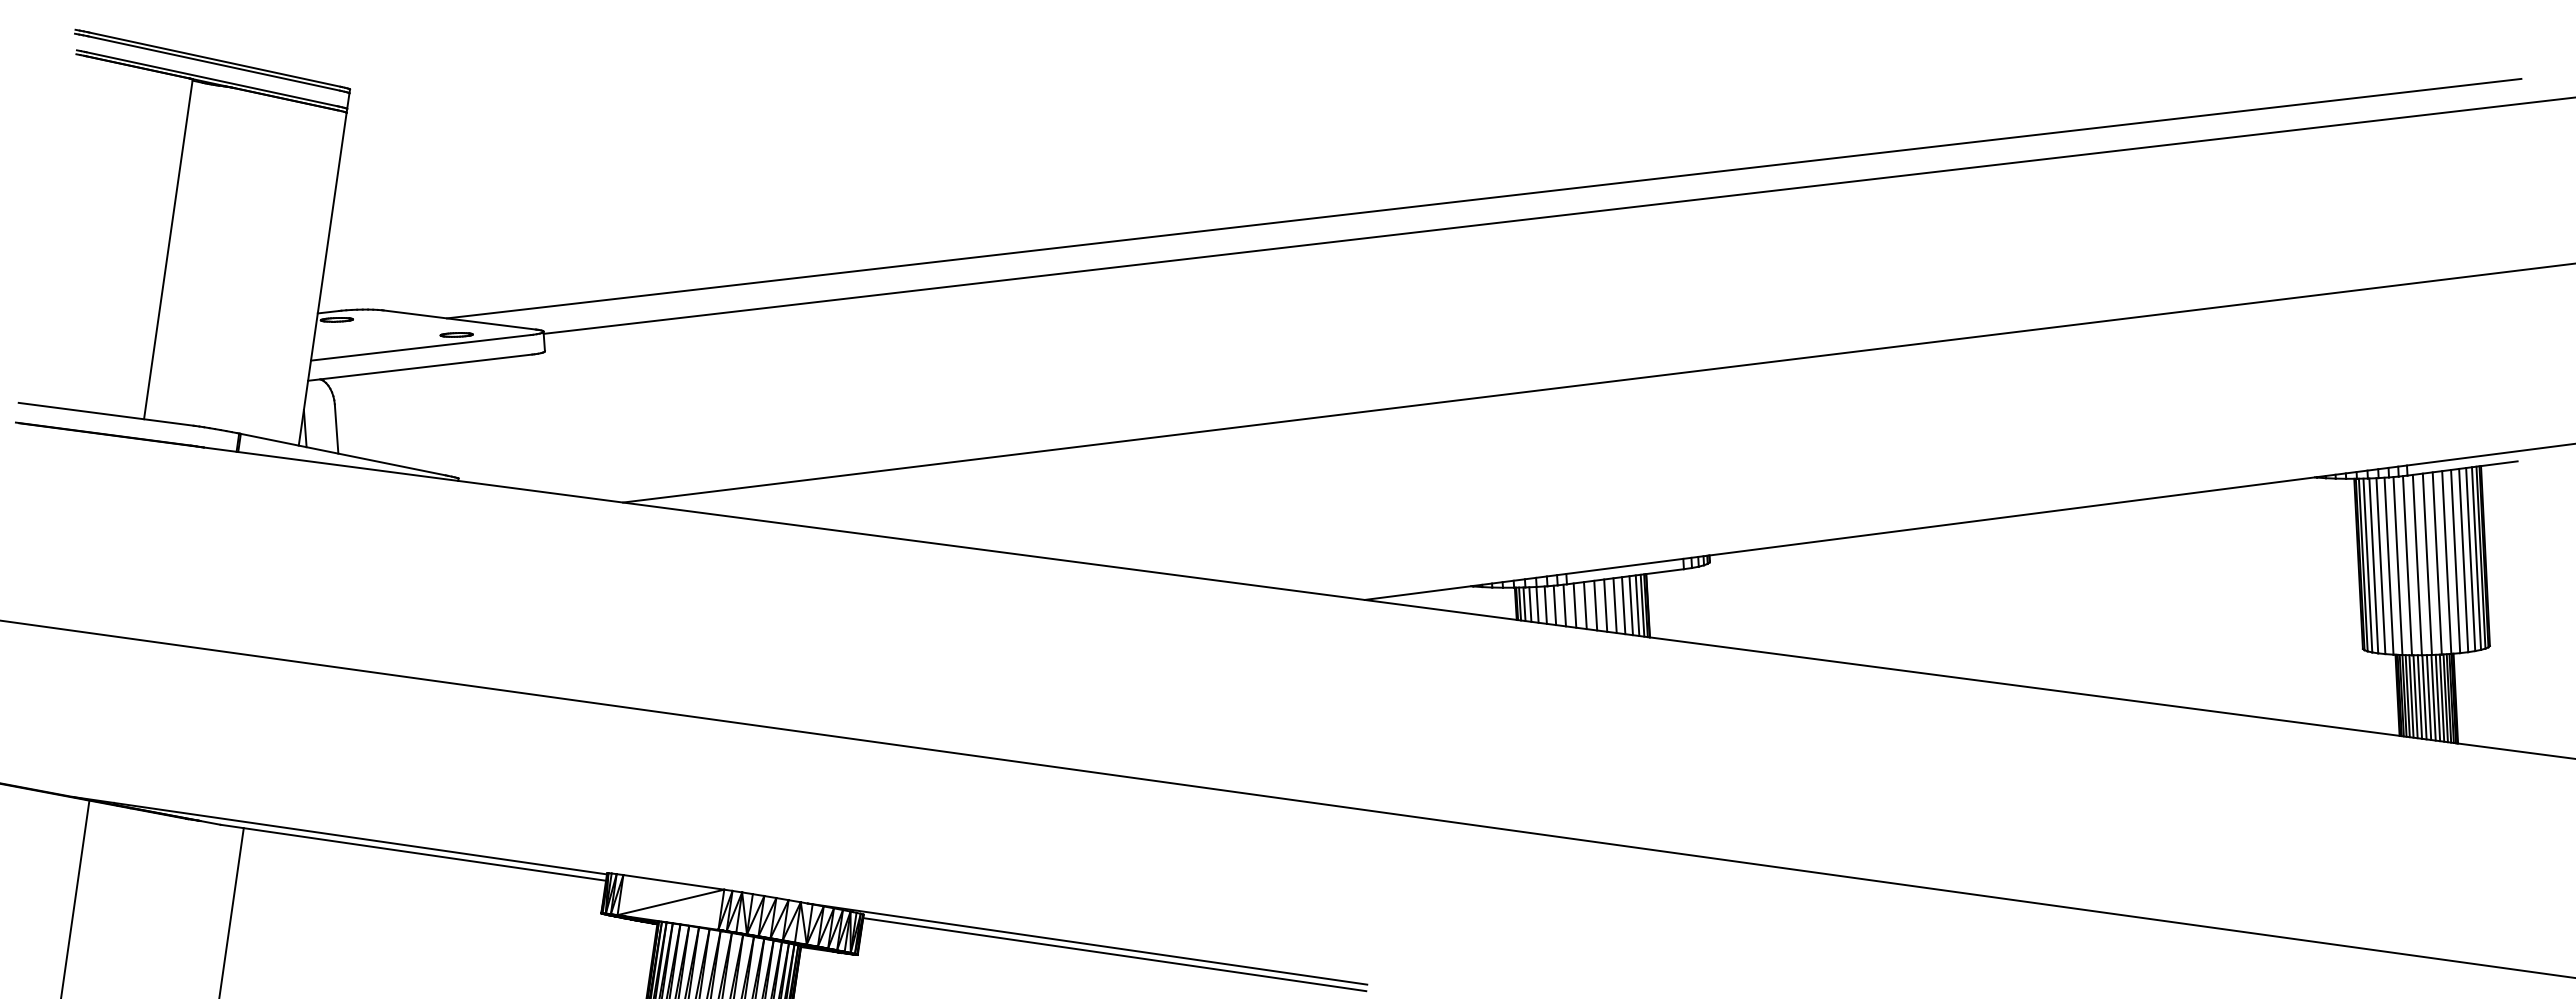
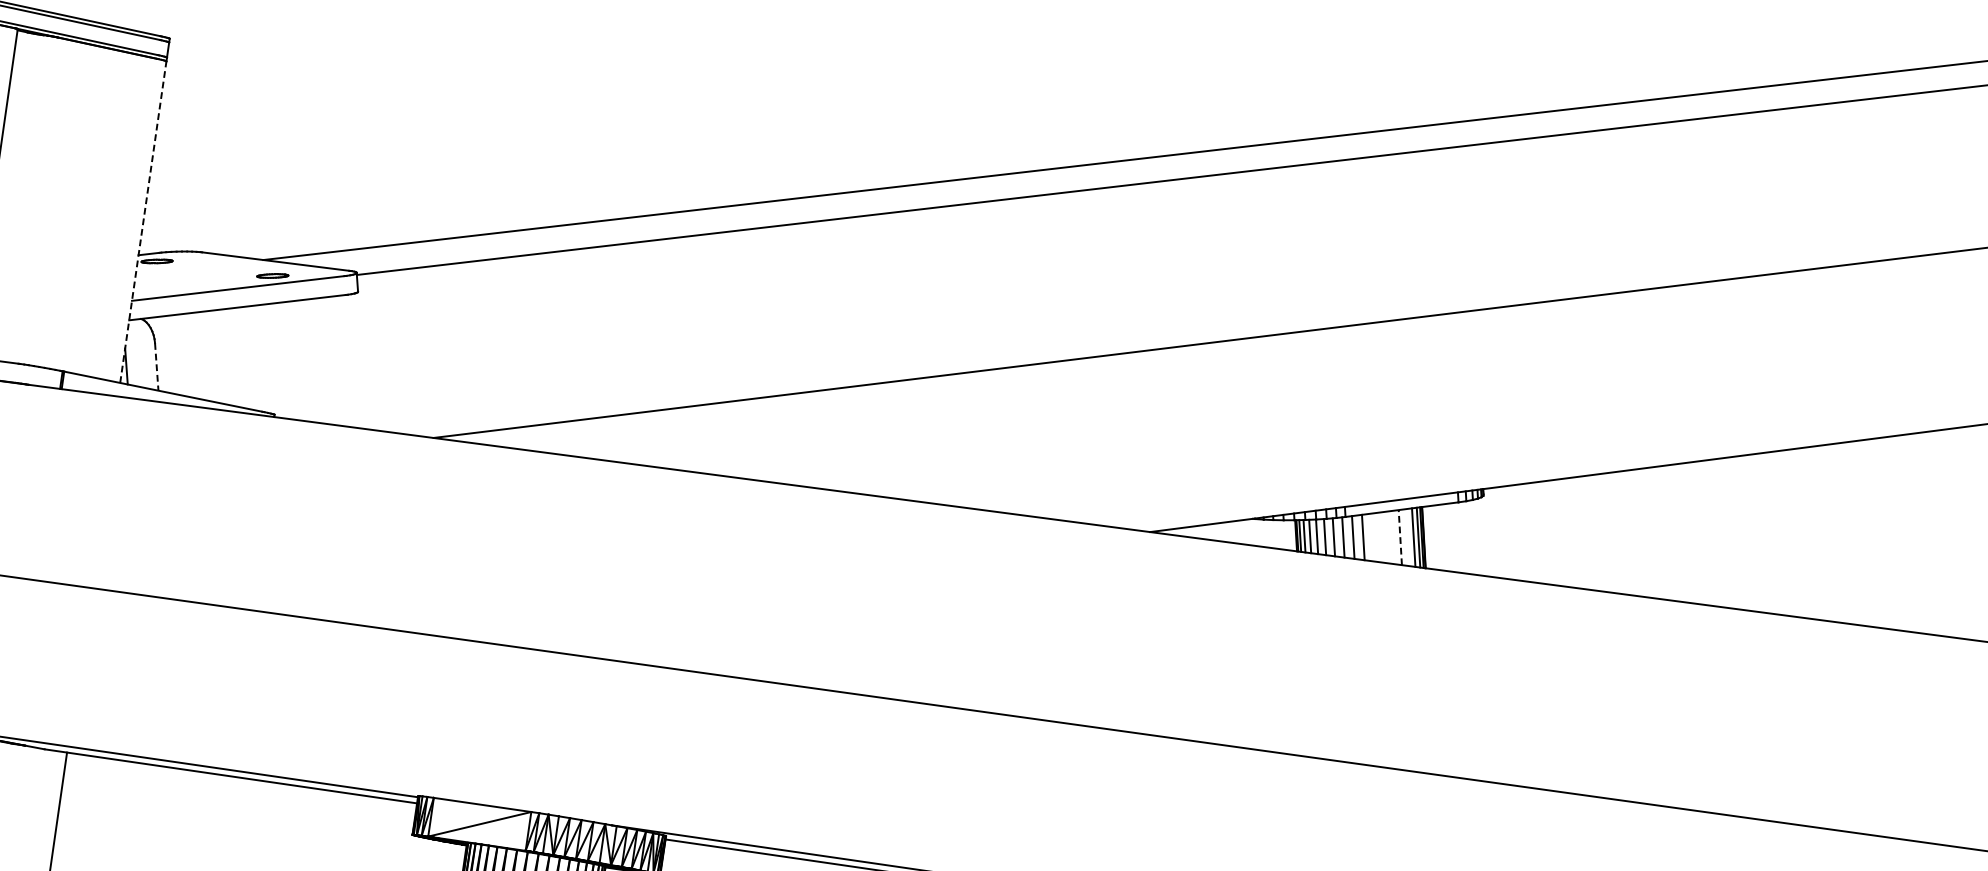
line: (322, 278) -> (143, 221), solid -> dashed
line: (336, 429) -> (156, 367), solid -> dashed
line: (1595, 605) -> (1373, 537), removed
line: (1605, 605) -> (1382, 537), removed
line: (1614, 605) -> (1391, 537), removed
line: (1623, 605) -> (1400, 537), solid -> dashed
line: (1630, 605) -> (1406, 537), removed

